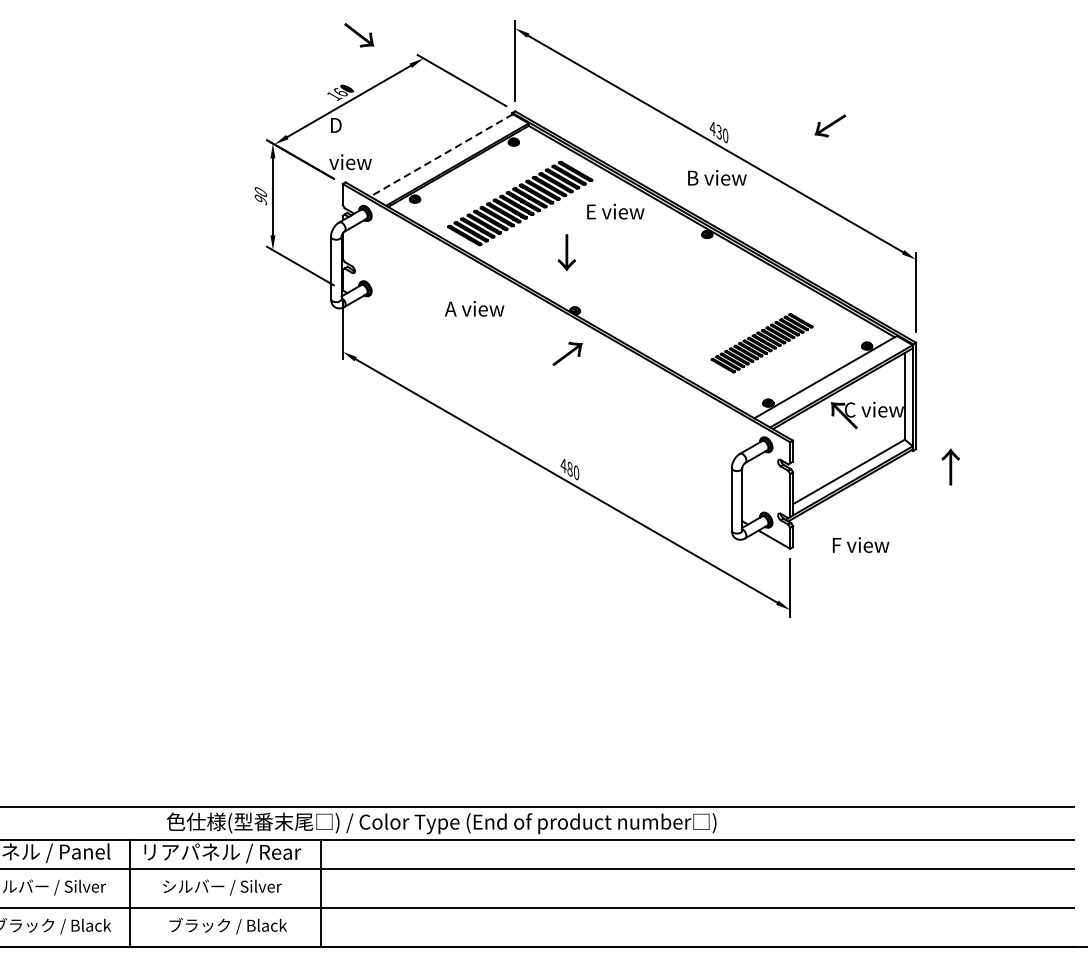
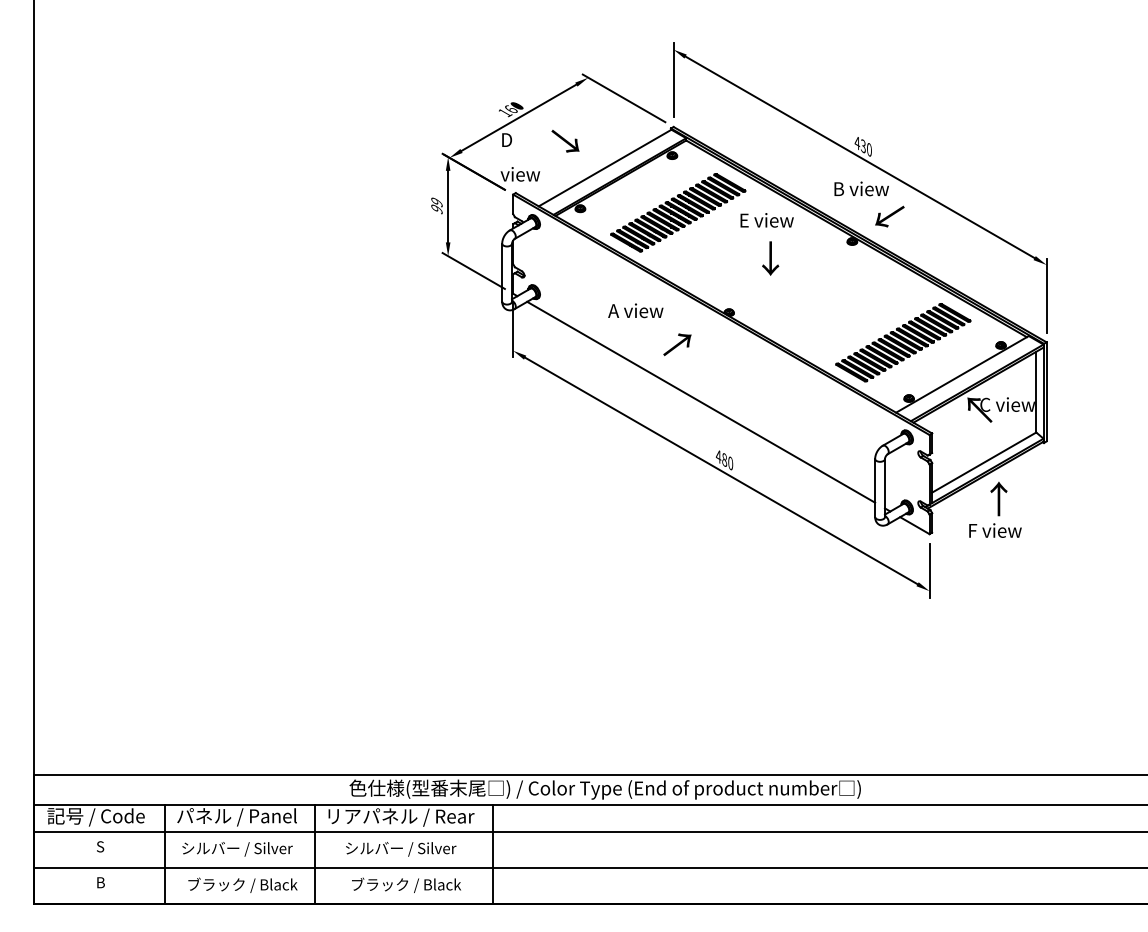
text: (359, 34) -> (565, 140), moved
text: (829, 125) -> (889, 216), moved
line: (442, 155) -> (605, 168), dashed -> solid
text: (260, 192) -> (436, 202), 90 -> 99
text: (566, 252) -> (770, 258), moved
part: (762, 342) -> (903, 342), size x1.43
text: (567, 353) -> (677, 344), moved
line: (545, 406) -> (701, 401), added
text: (950, 466) -> (998, 498), moved

